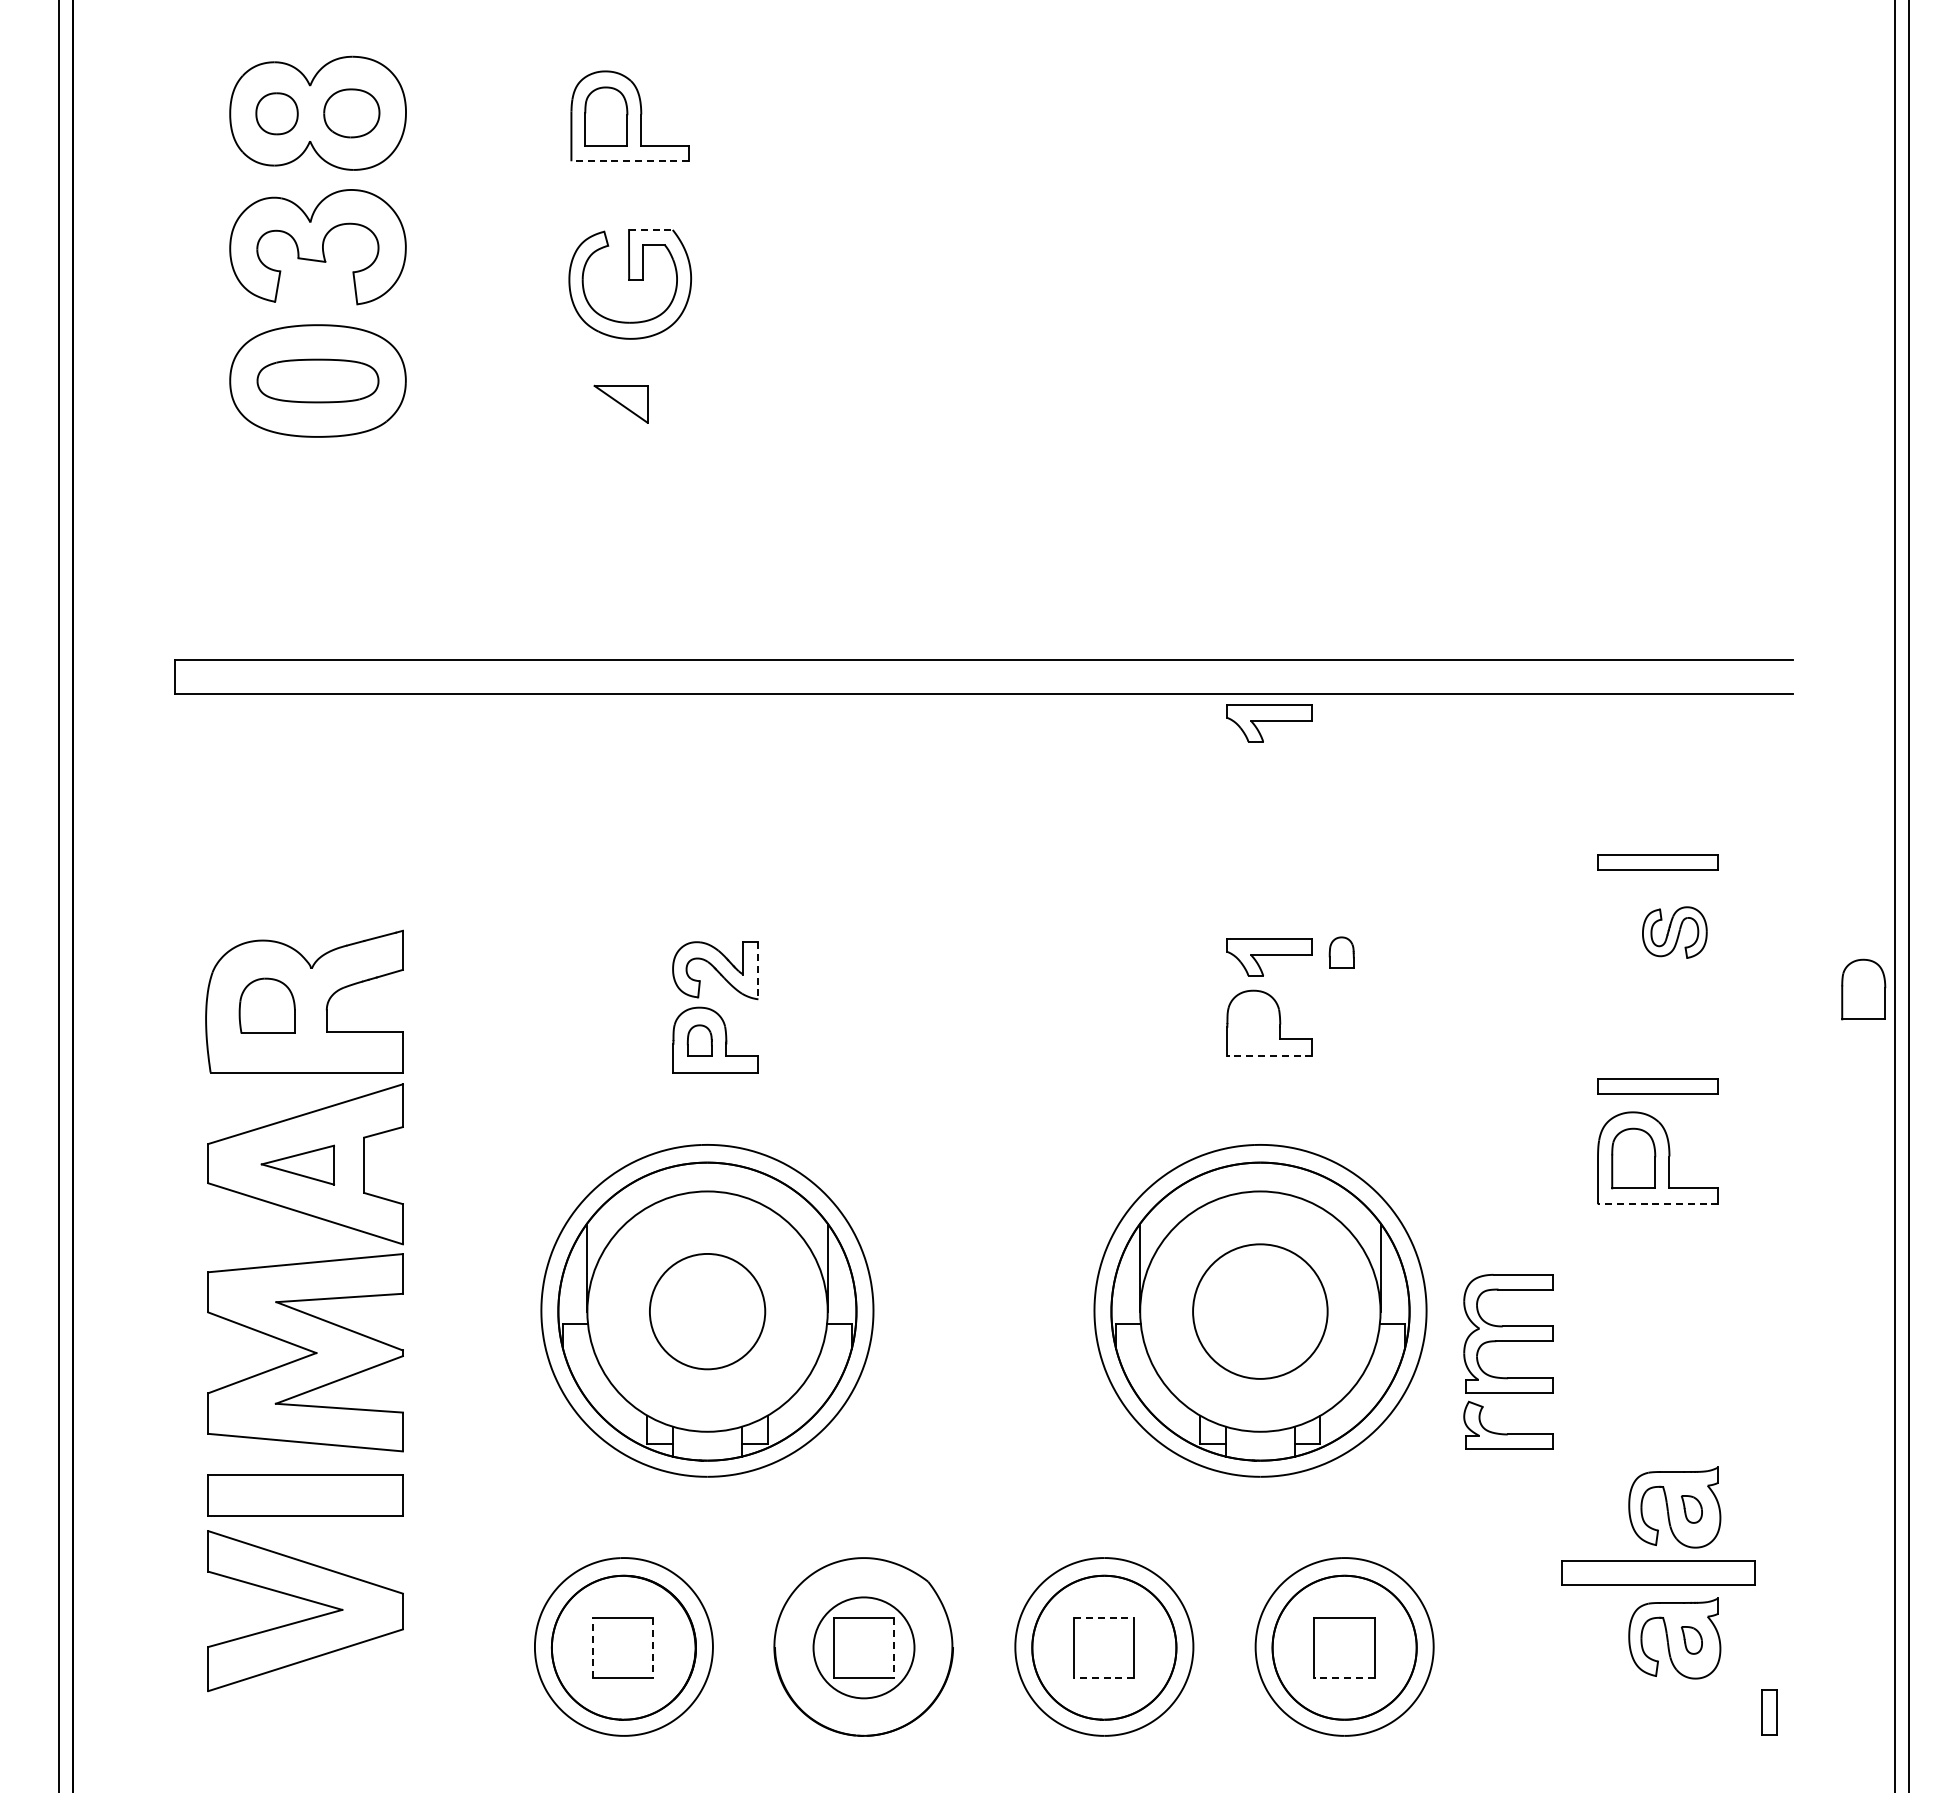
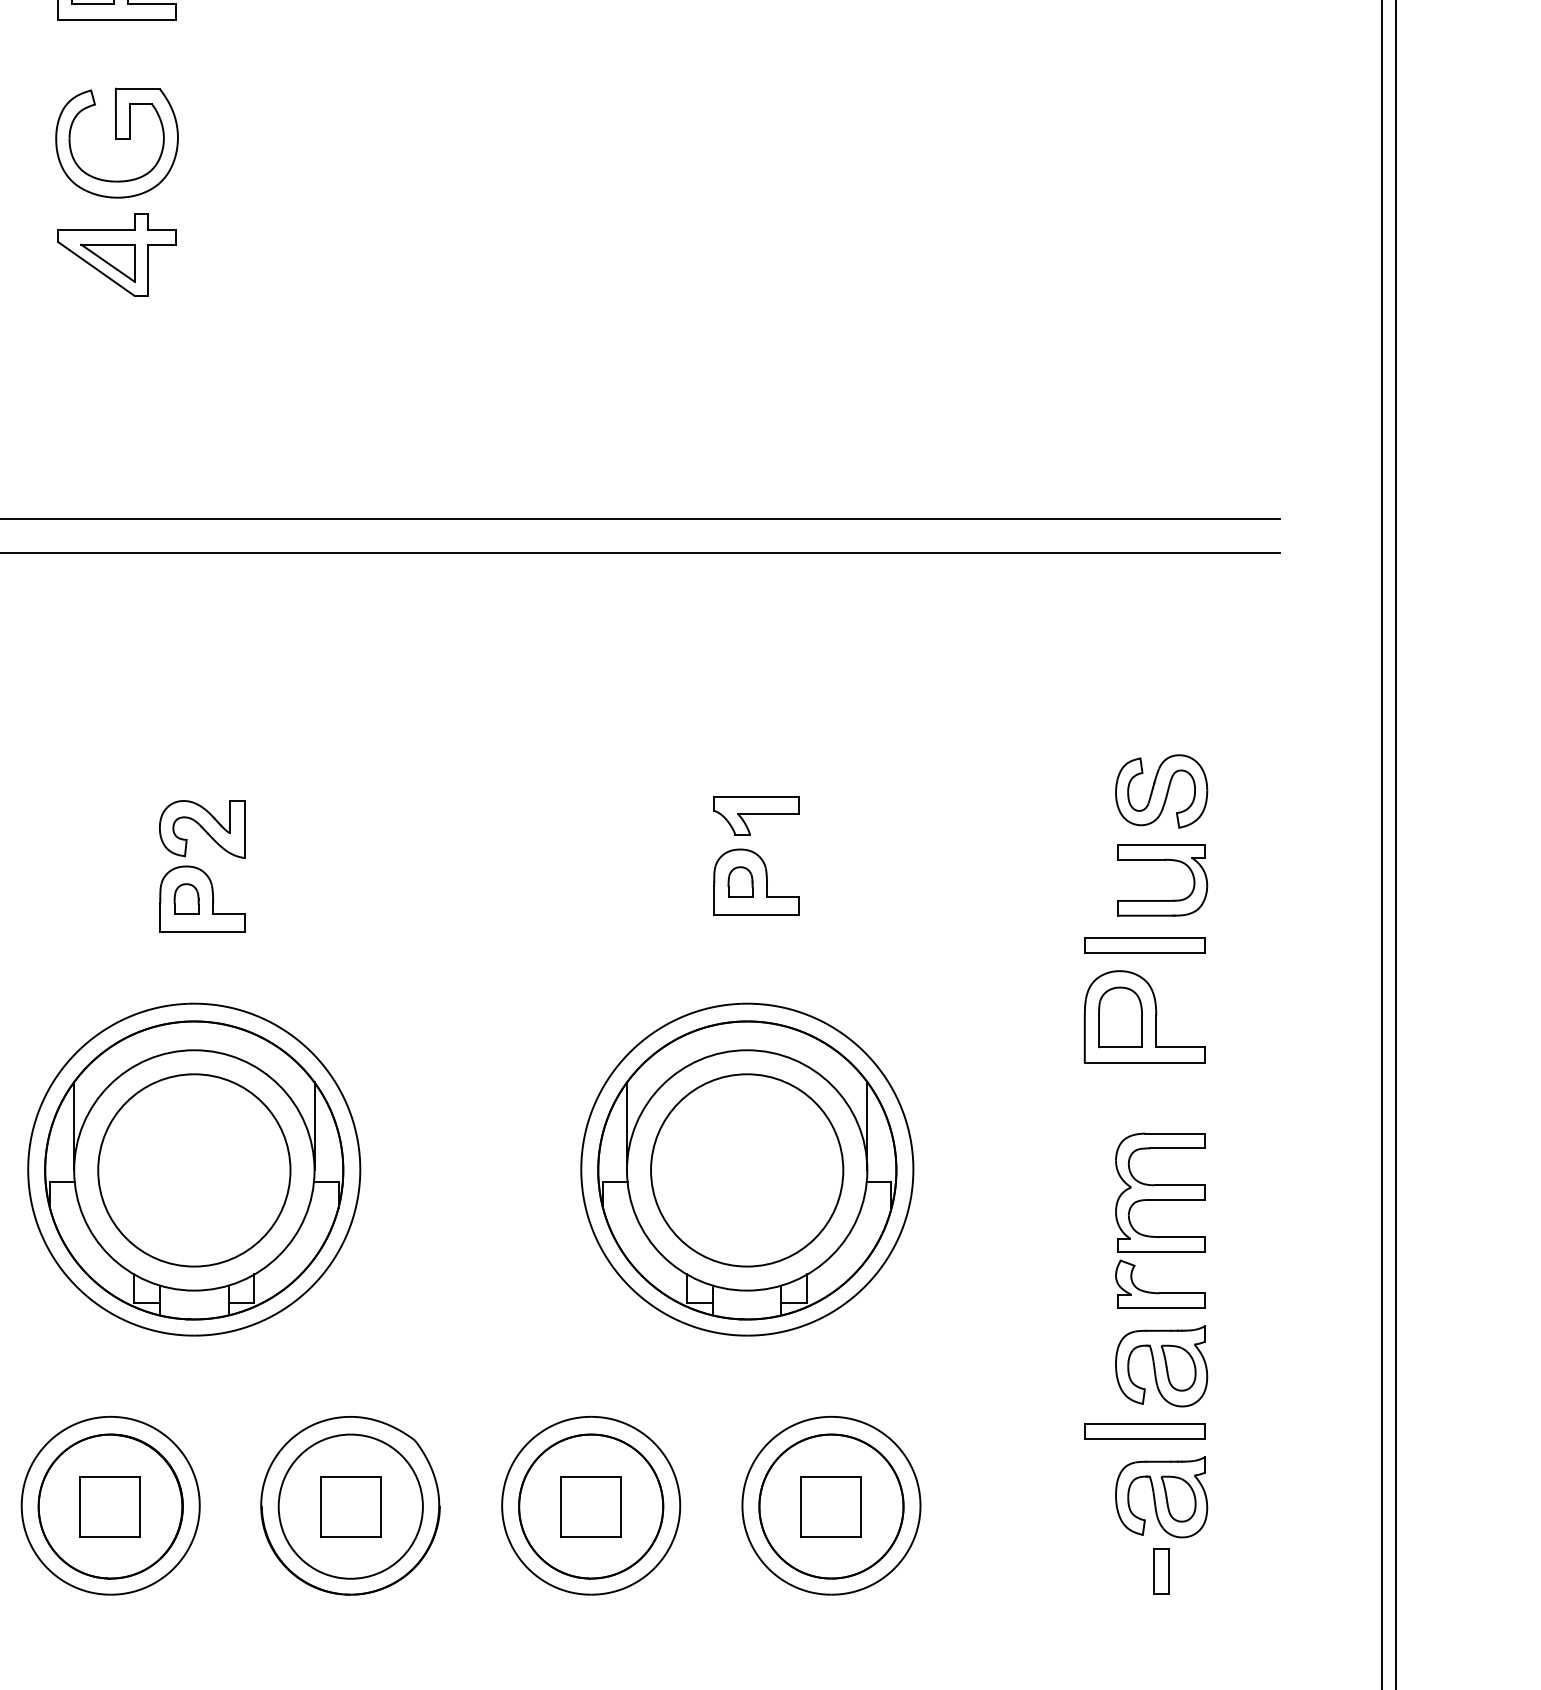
line: (630, 161) -> (117, 20), dashed -> solid
line: (650, 229) -> (137, 88), dashed -> solid
part: (629, 396) -> (116, 255), added
part: (1269, 723) -> (756, 582), removed
part: (1657, 862) -> (1144, 721), removed
part: (1674, 932) -> (1161, 791), size x1.43
part: (1341, 952) -> (740, 882), moved
line: (758, 970) -> (245, 829), dashed -> solid
part: (1863, 989) -> (1350, 848), removed
part: (1675, 1001) -> (1162, 860), added
line: (1269, 1055) -> (756, 914), dashed -> solid
line: (1657, 1204) -> (1144, 1063), dashed -> solid
circle: (707, 1311) -> (194, 1170), size x1.67
circle: (1260, 1311) -> (747, 1170), size x1.43
part: (1508, 1377) -> (1160, 1236), moved
part: (1691, 1509) -> (1178, 1368), size x1.67
part: (1657, 1572) -> (1144, 1431), size x0.62
line: (1104, 1618) -> (591, 1477), dashed -> solid
part: (1691, 1640) -> (1178, 1499), size x1.67
line: (593, 1647) -> (80, 1506), dashed -> solid
circle: (863, 1647) -> (350, 1506), size x1.43
line: (653, 1648) -> (140, 1507), dashed -> solid
line: (893, 1648) -> (380, 1507), dashed -> solid
line: (1103, 1678) -> (590, 1537), dashed -> solid
line: (1343, 1678) -> (830, 1537), dashed -> solid
part: (1769, 1712) -> (1161, 1571), moved

